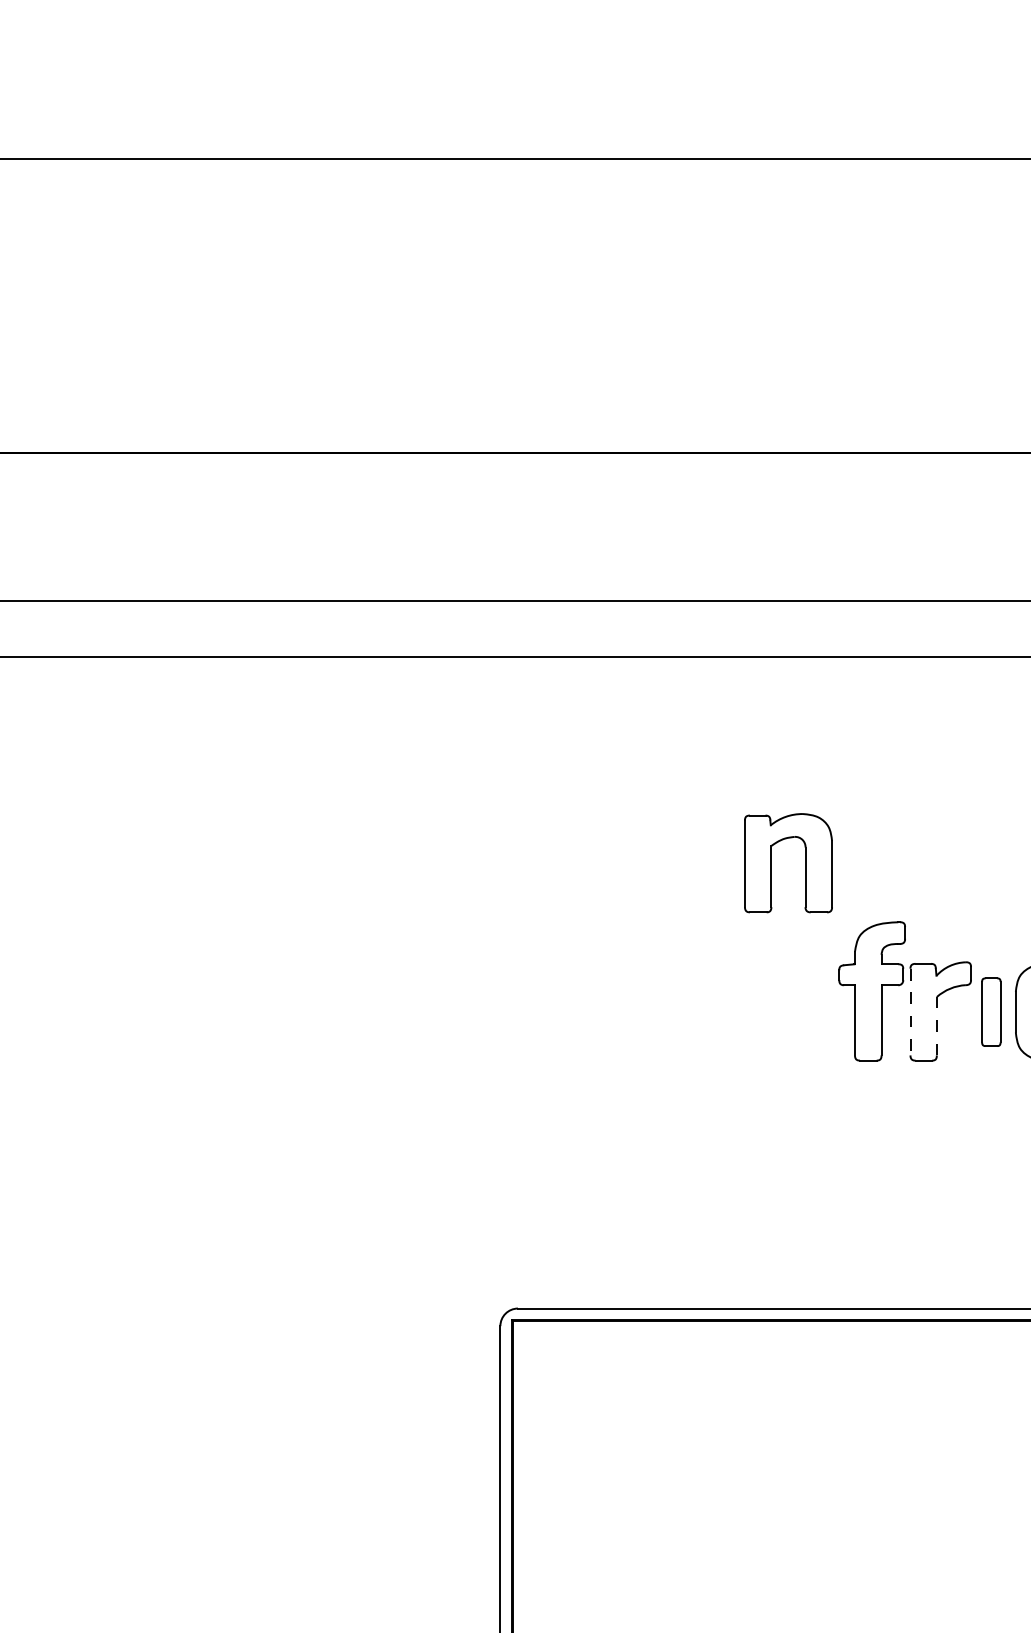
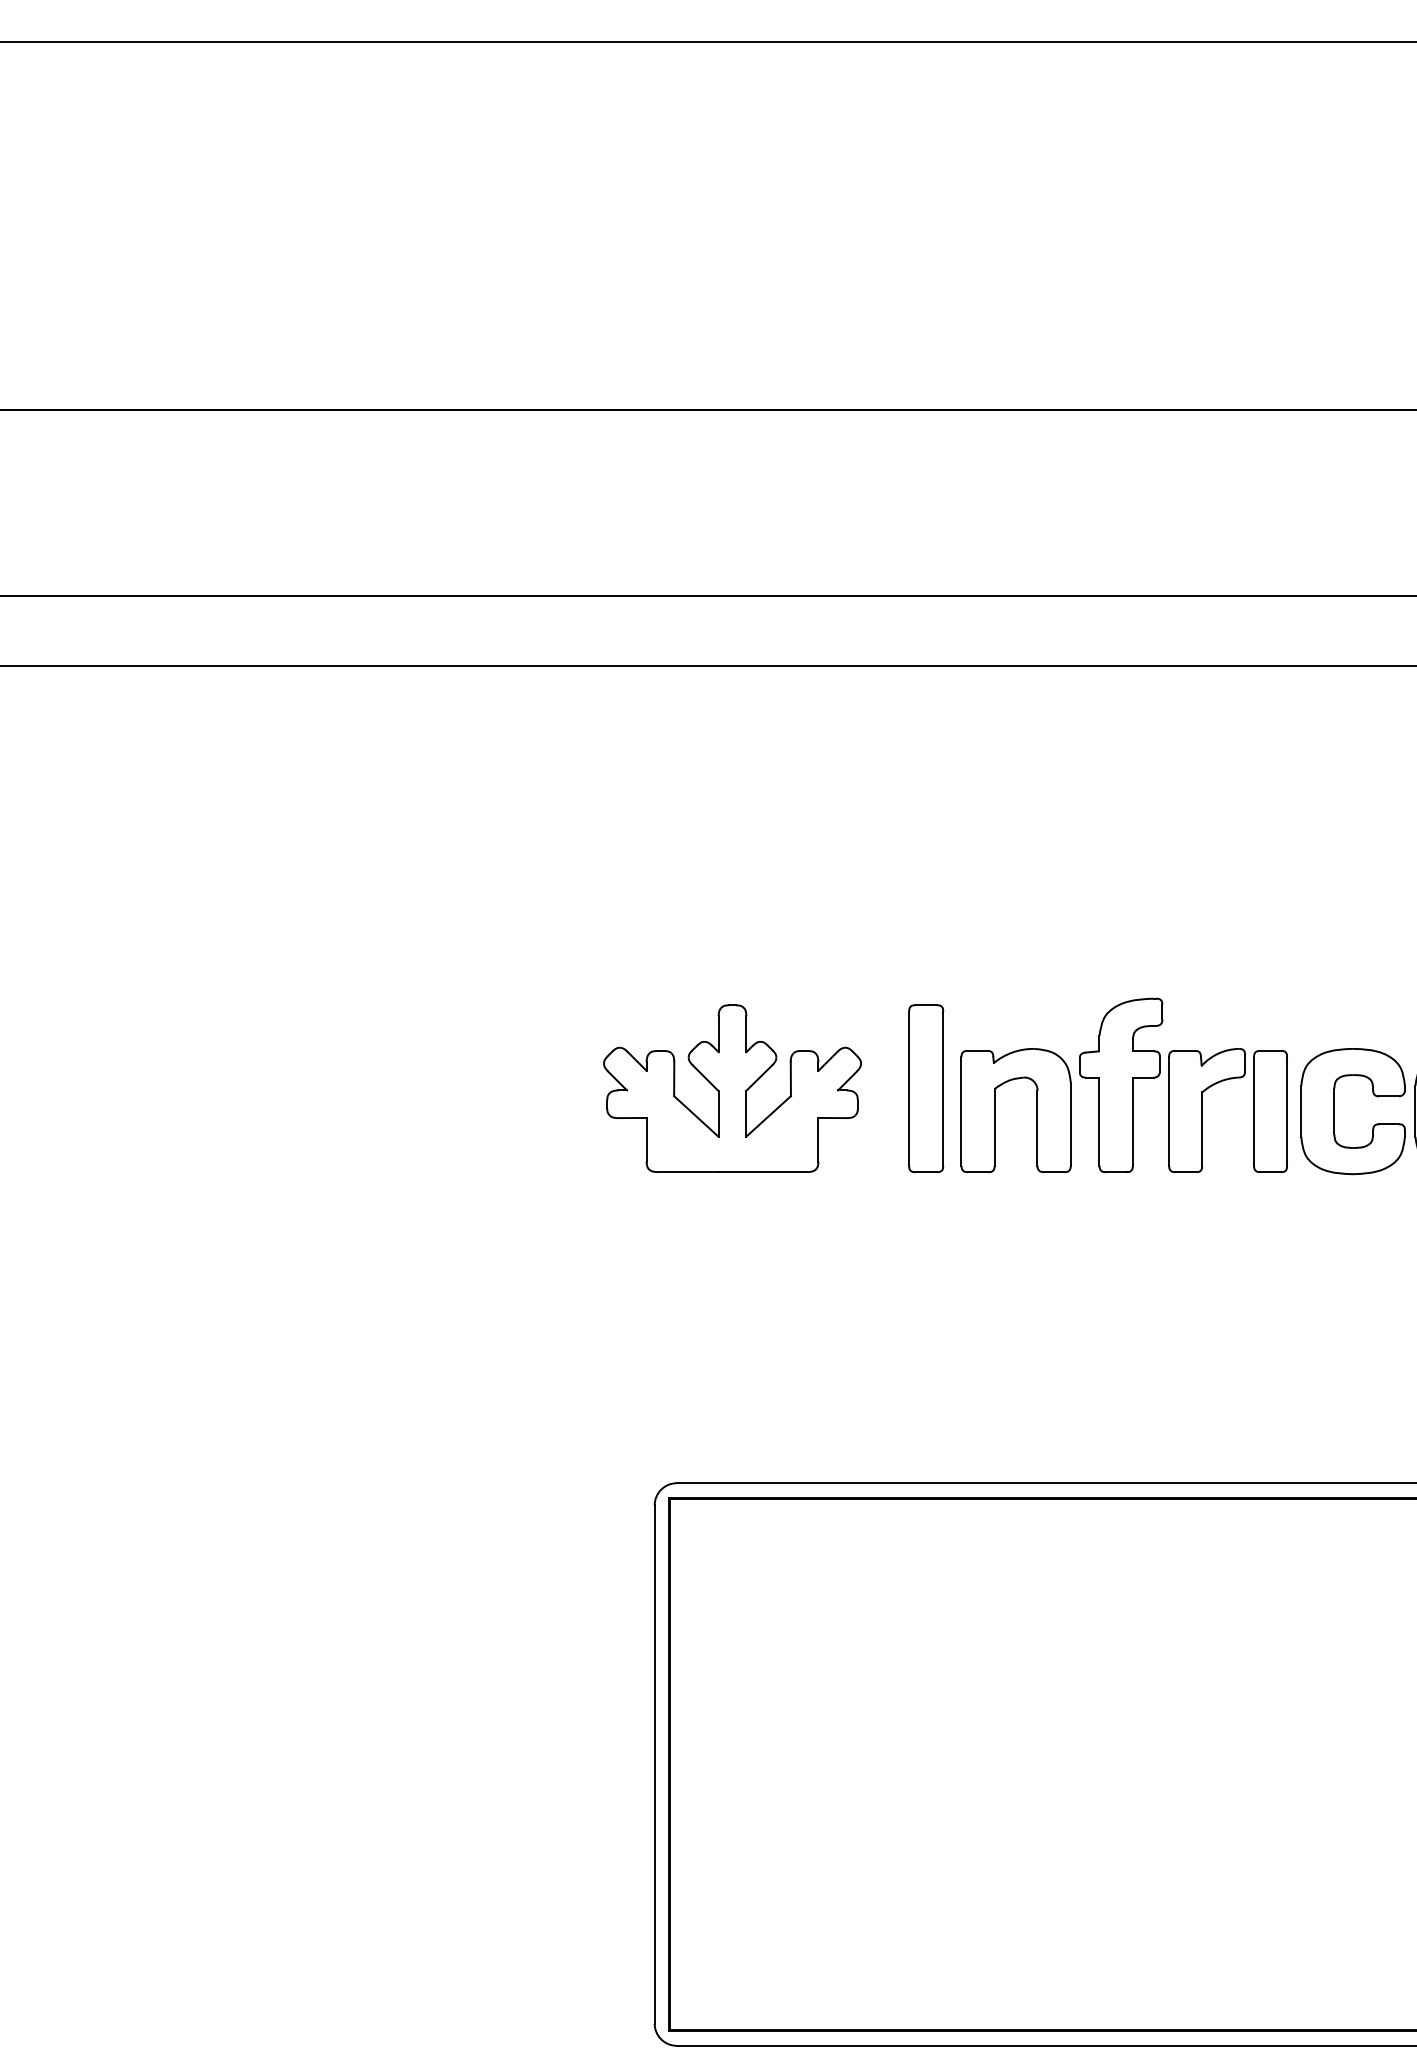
part: (772, 863) -> (995, 1110), moved
part: (562, 993) -> (732, 1088), added
part: (717, 993) -> (926, 1088), added
line: (910, 1012) -> (1169, 1111), dashed -> solid
part: (991, 1012) -> (1270, 1111), size x1.43
line: (937, 1026) -> (1202, 1129), dashed -> solid

